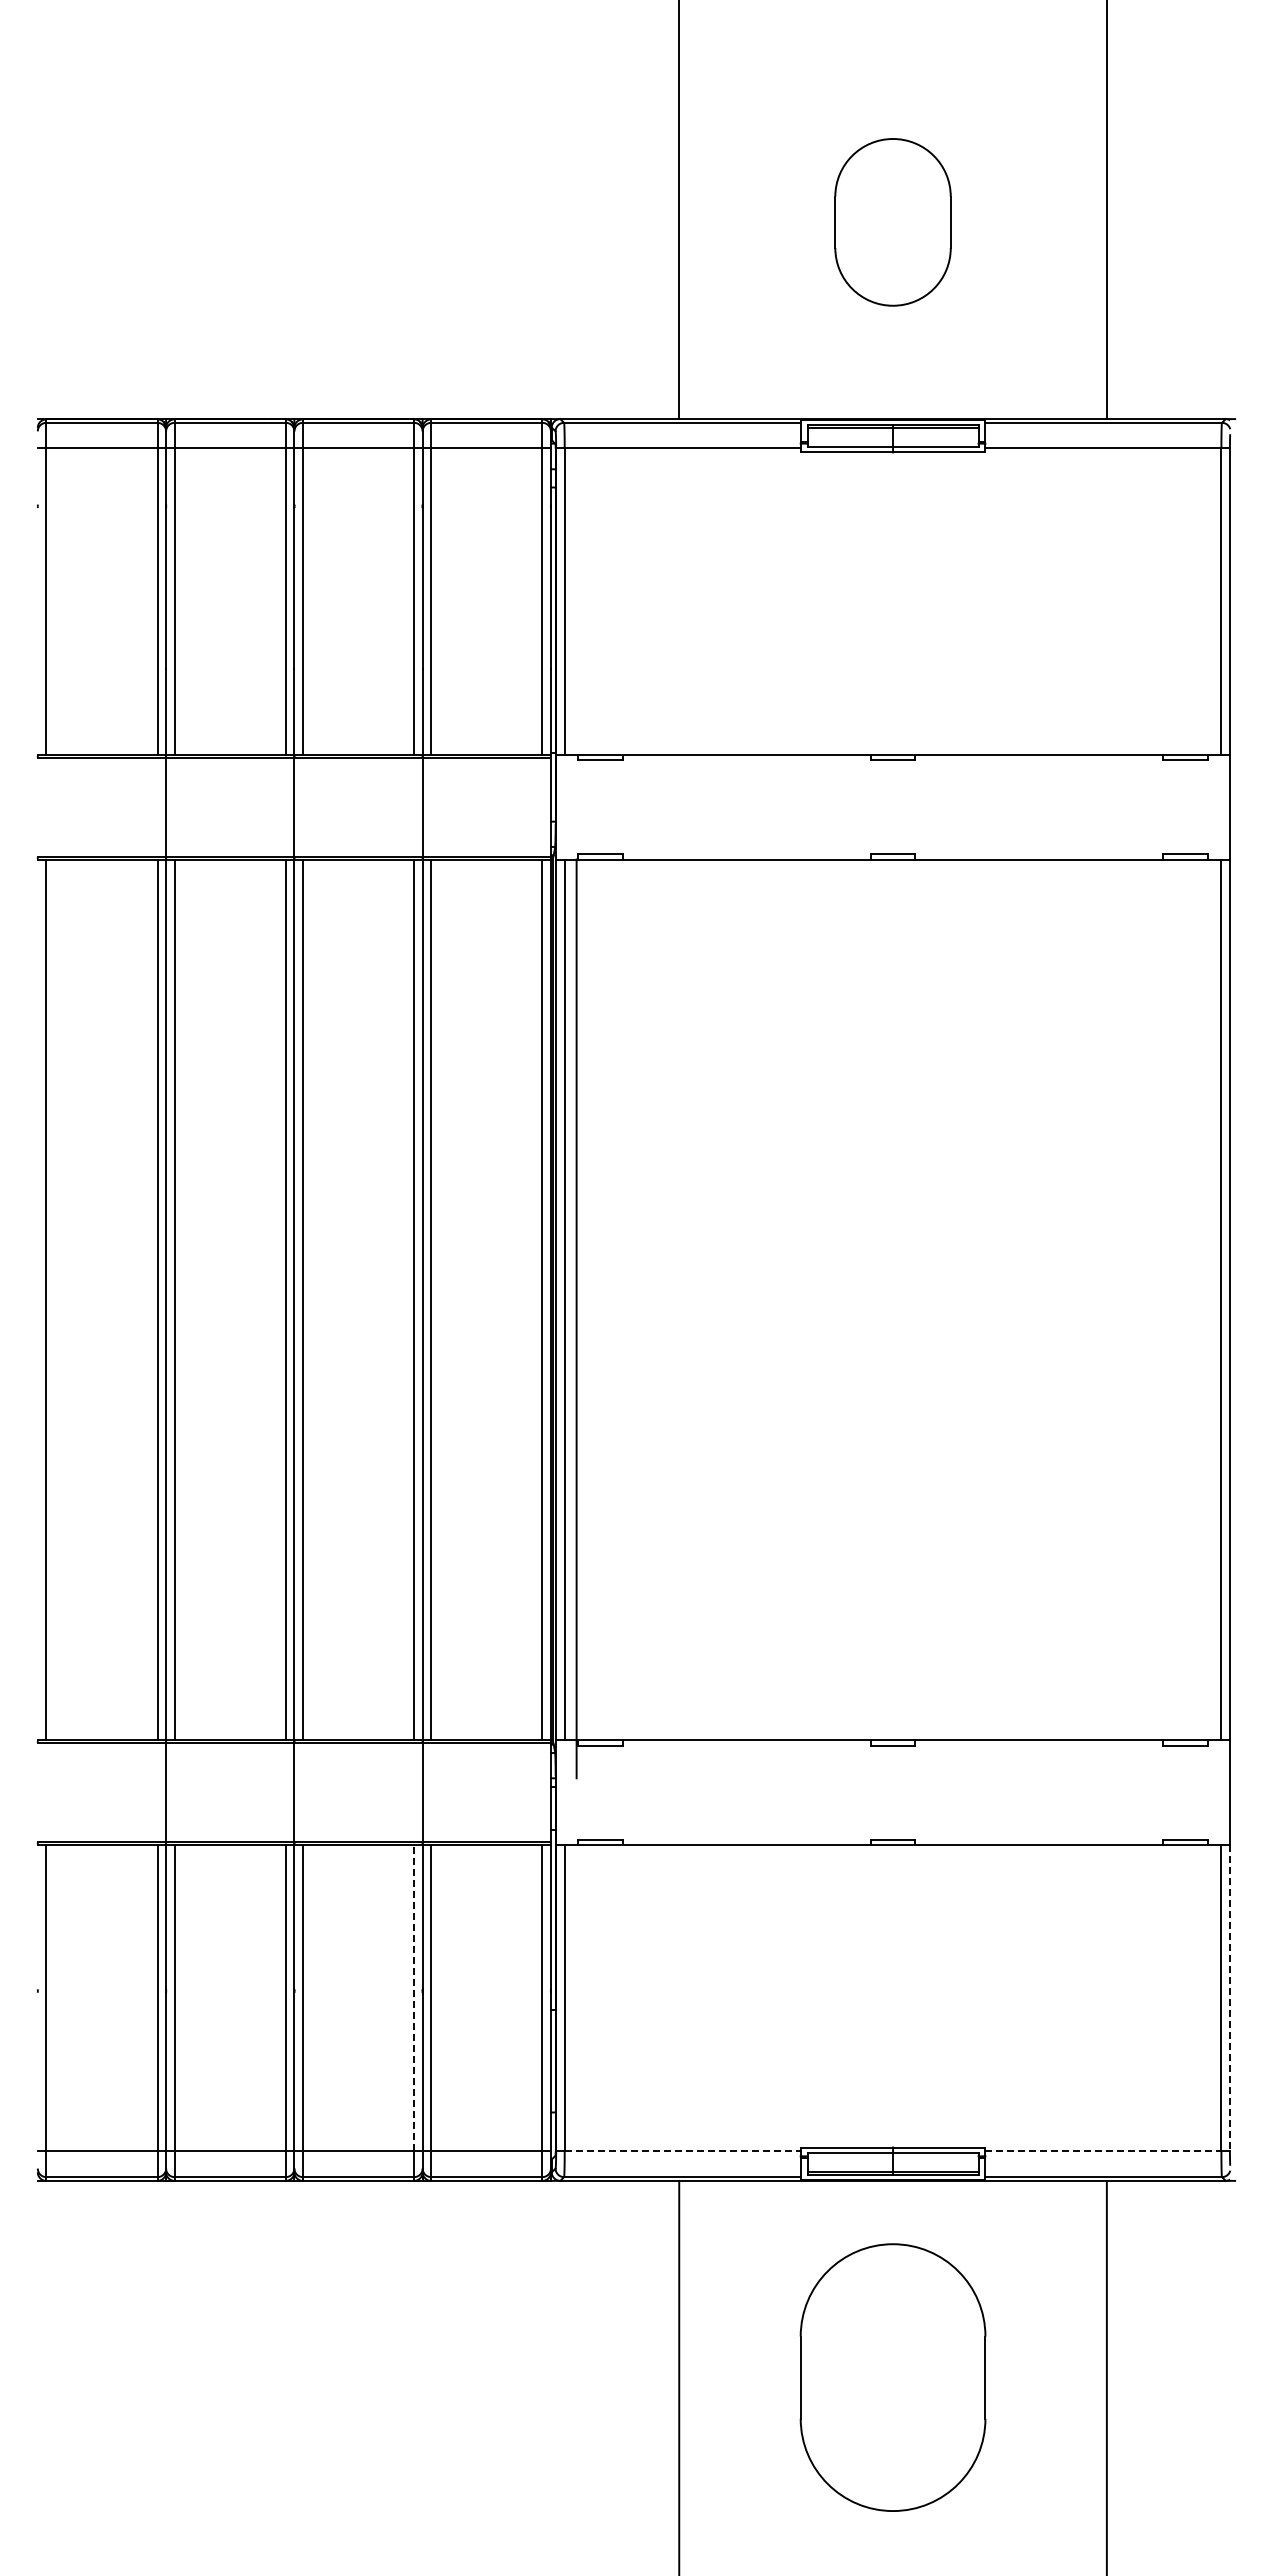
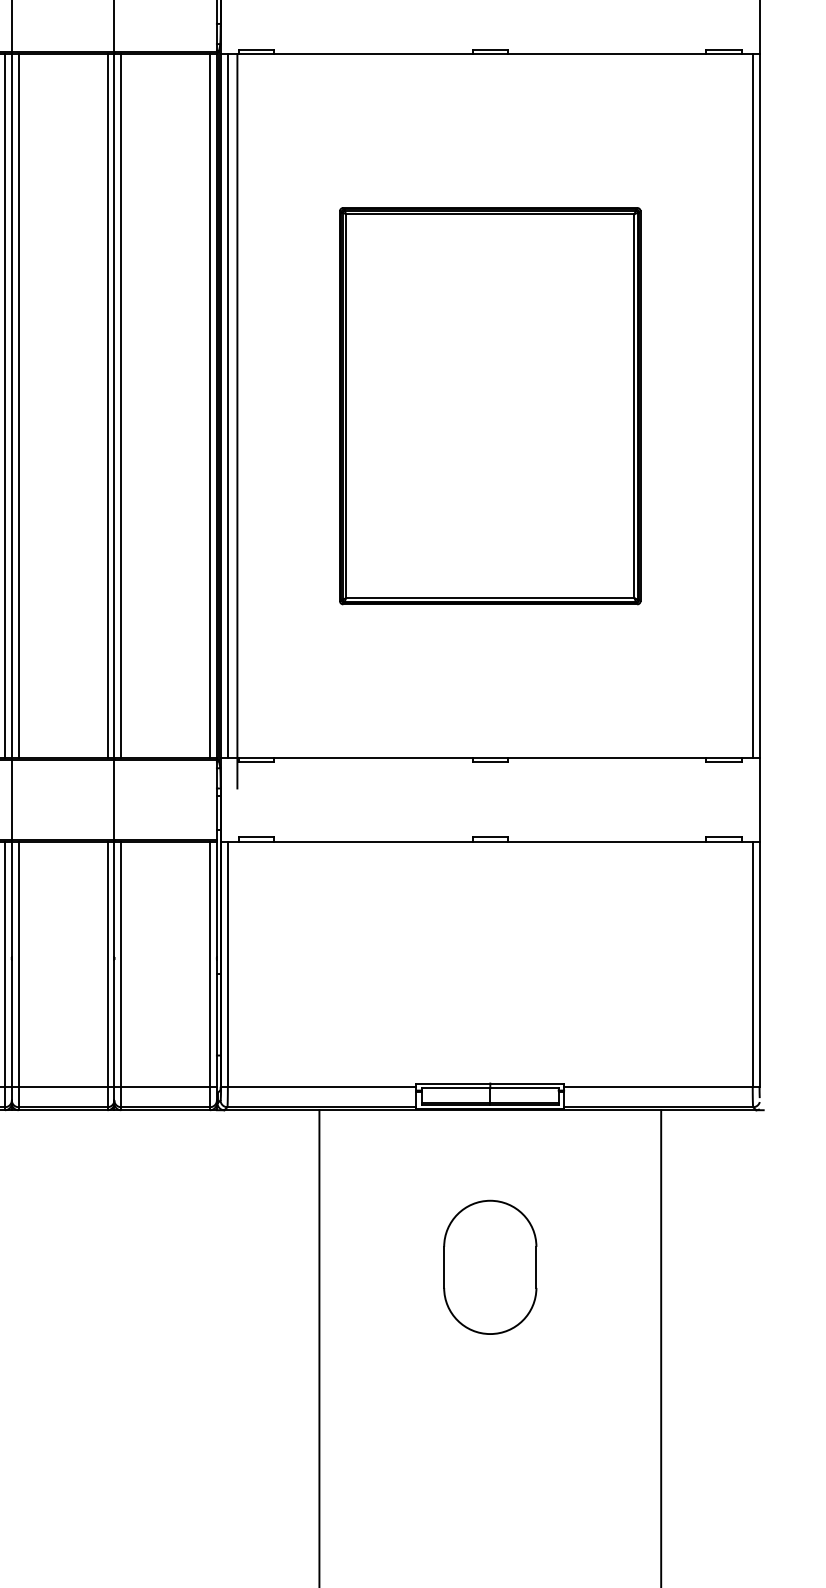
part: (892, 1299) -> (489, 405), added
line: (414, 1997) -> (107, 963), dashed -> solid
line: (1229, 1998) -> (759, 964), dashed -> solid
line: (682, 2151) -> (322, 1086), dashed -> solid
line: (1103, 2151) -> (658, 1086), dashed -> solid
part: (892, 2377) -> (489, 1267), size x0.62

